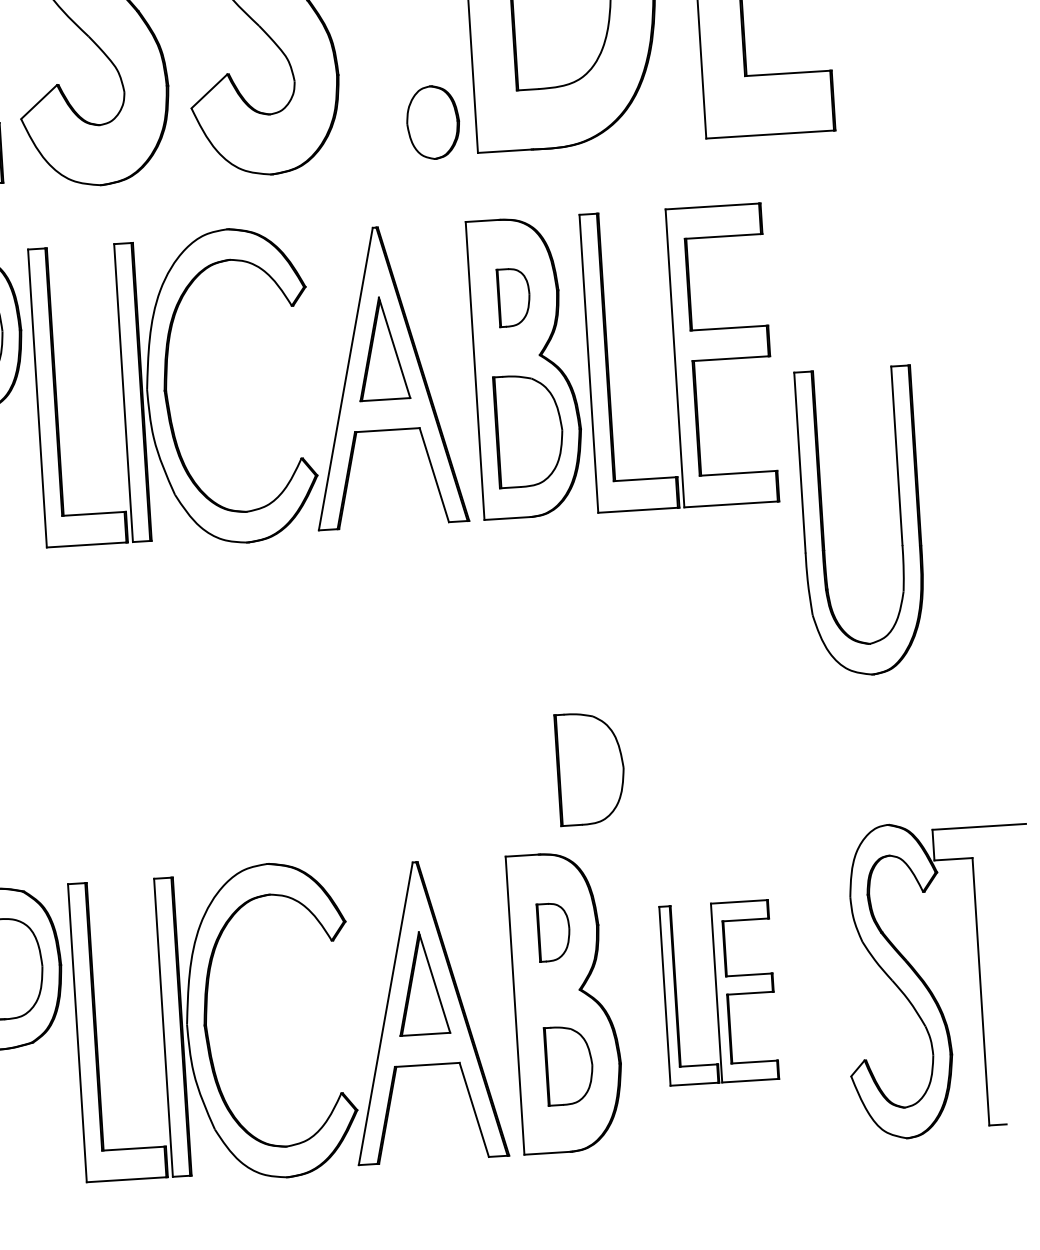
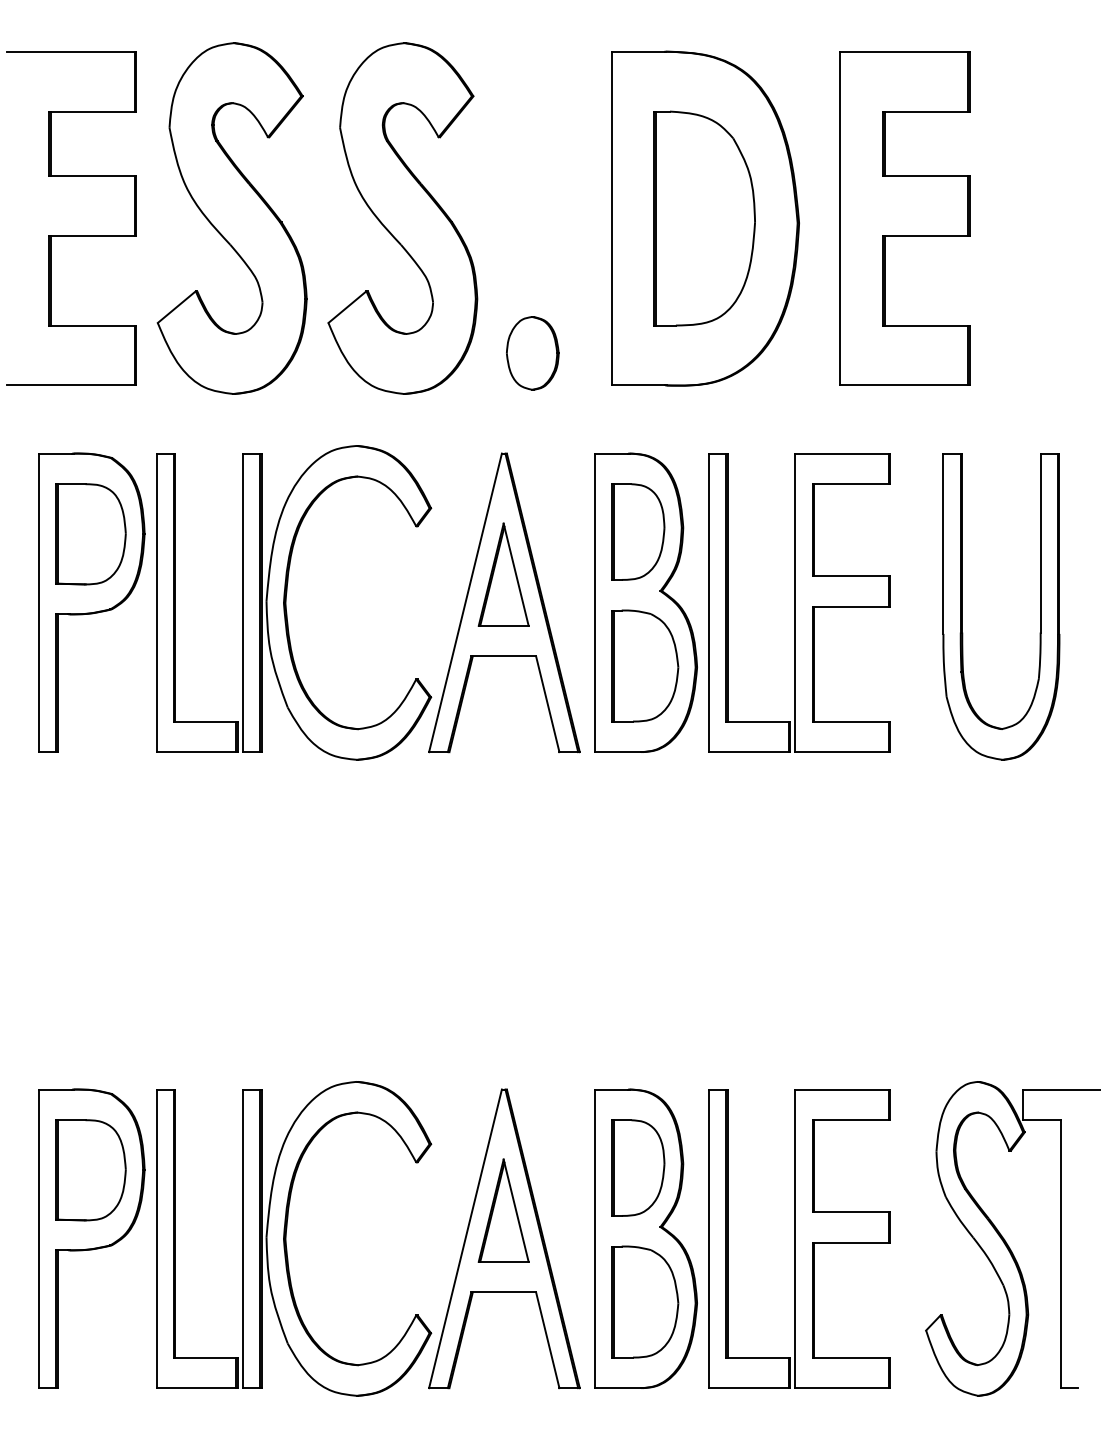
part: (432, 122) -> (532, 353), moved
part: (514, 297) -> (638, 531), size x1.67
part: (822, 524) -> (962, 606), moved
part: (590, 768) -> (685, 1006), removed
part: (553, 931) -> (638, 1167), size x1.67
part: (719, 992) -> (799, 1238), size x1.67
part: (569, 1065) -> (645, 1301), size x1.43

